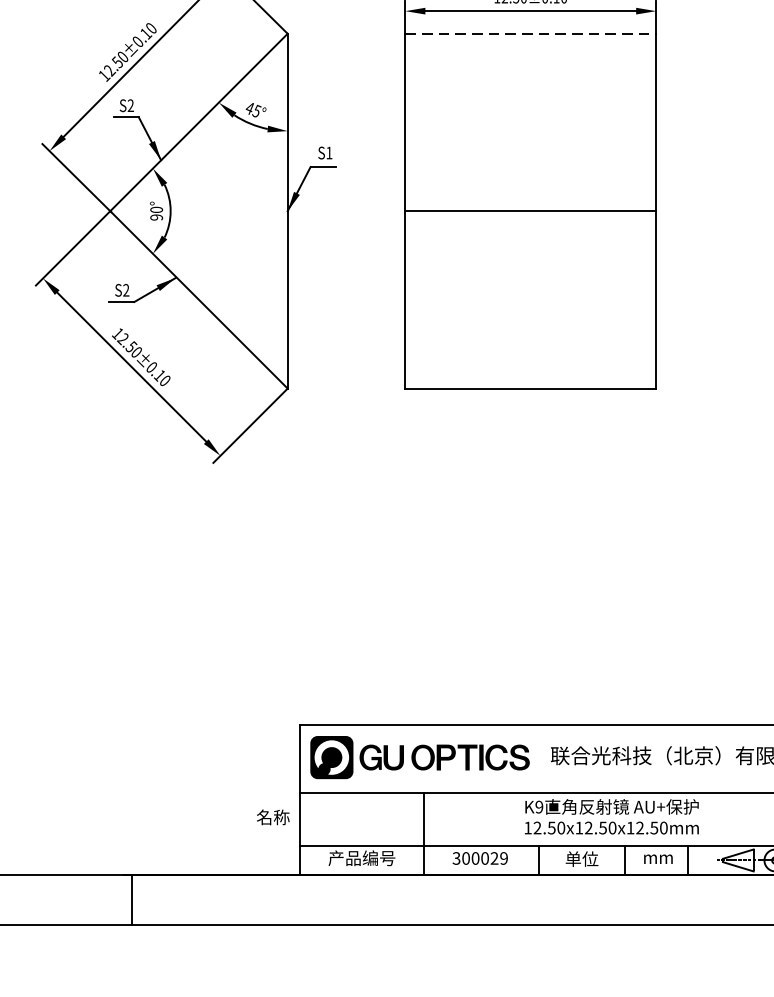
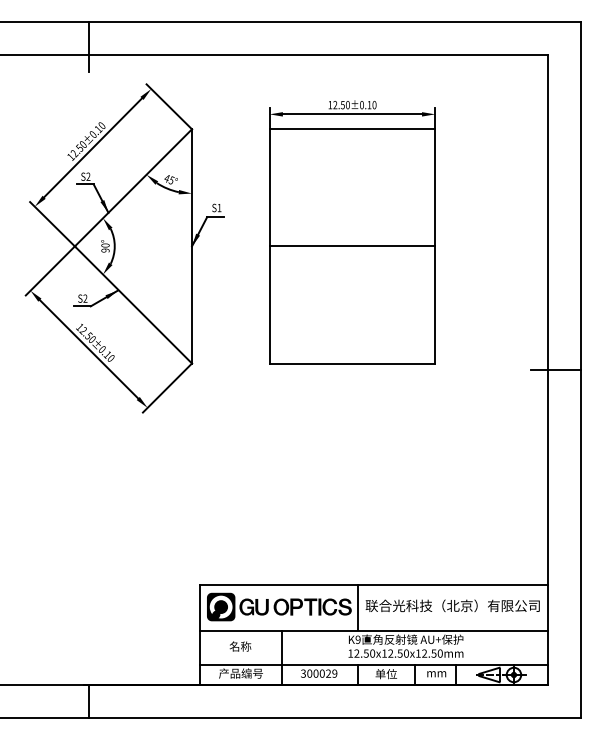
line: (530, 34) -> (352, 129), dashed -> solid
line: (538, 758) -> (357, 607), added
text: (273, 817) -> (240, 646), moved

